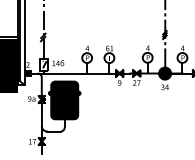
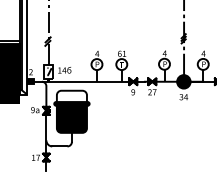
fill: (64, 86) -> (71, 96), removed

